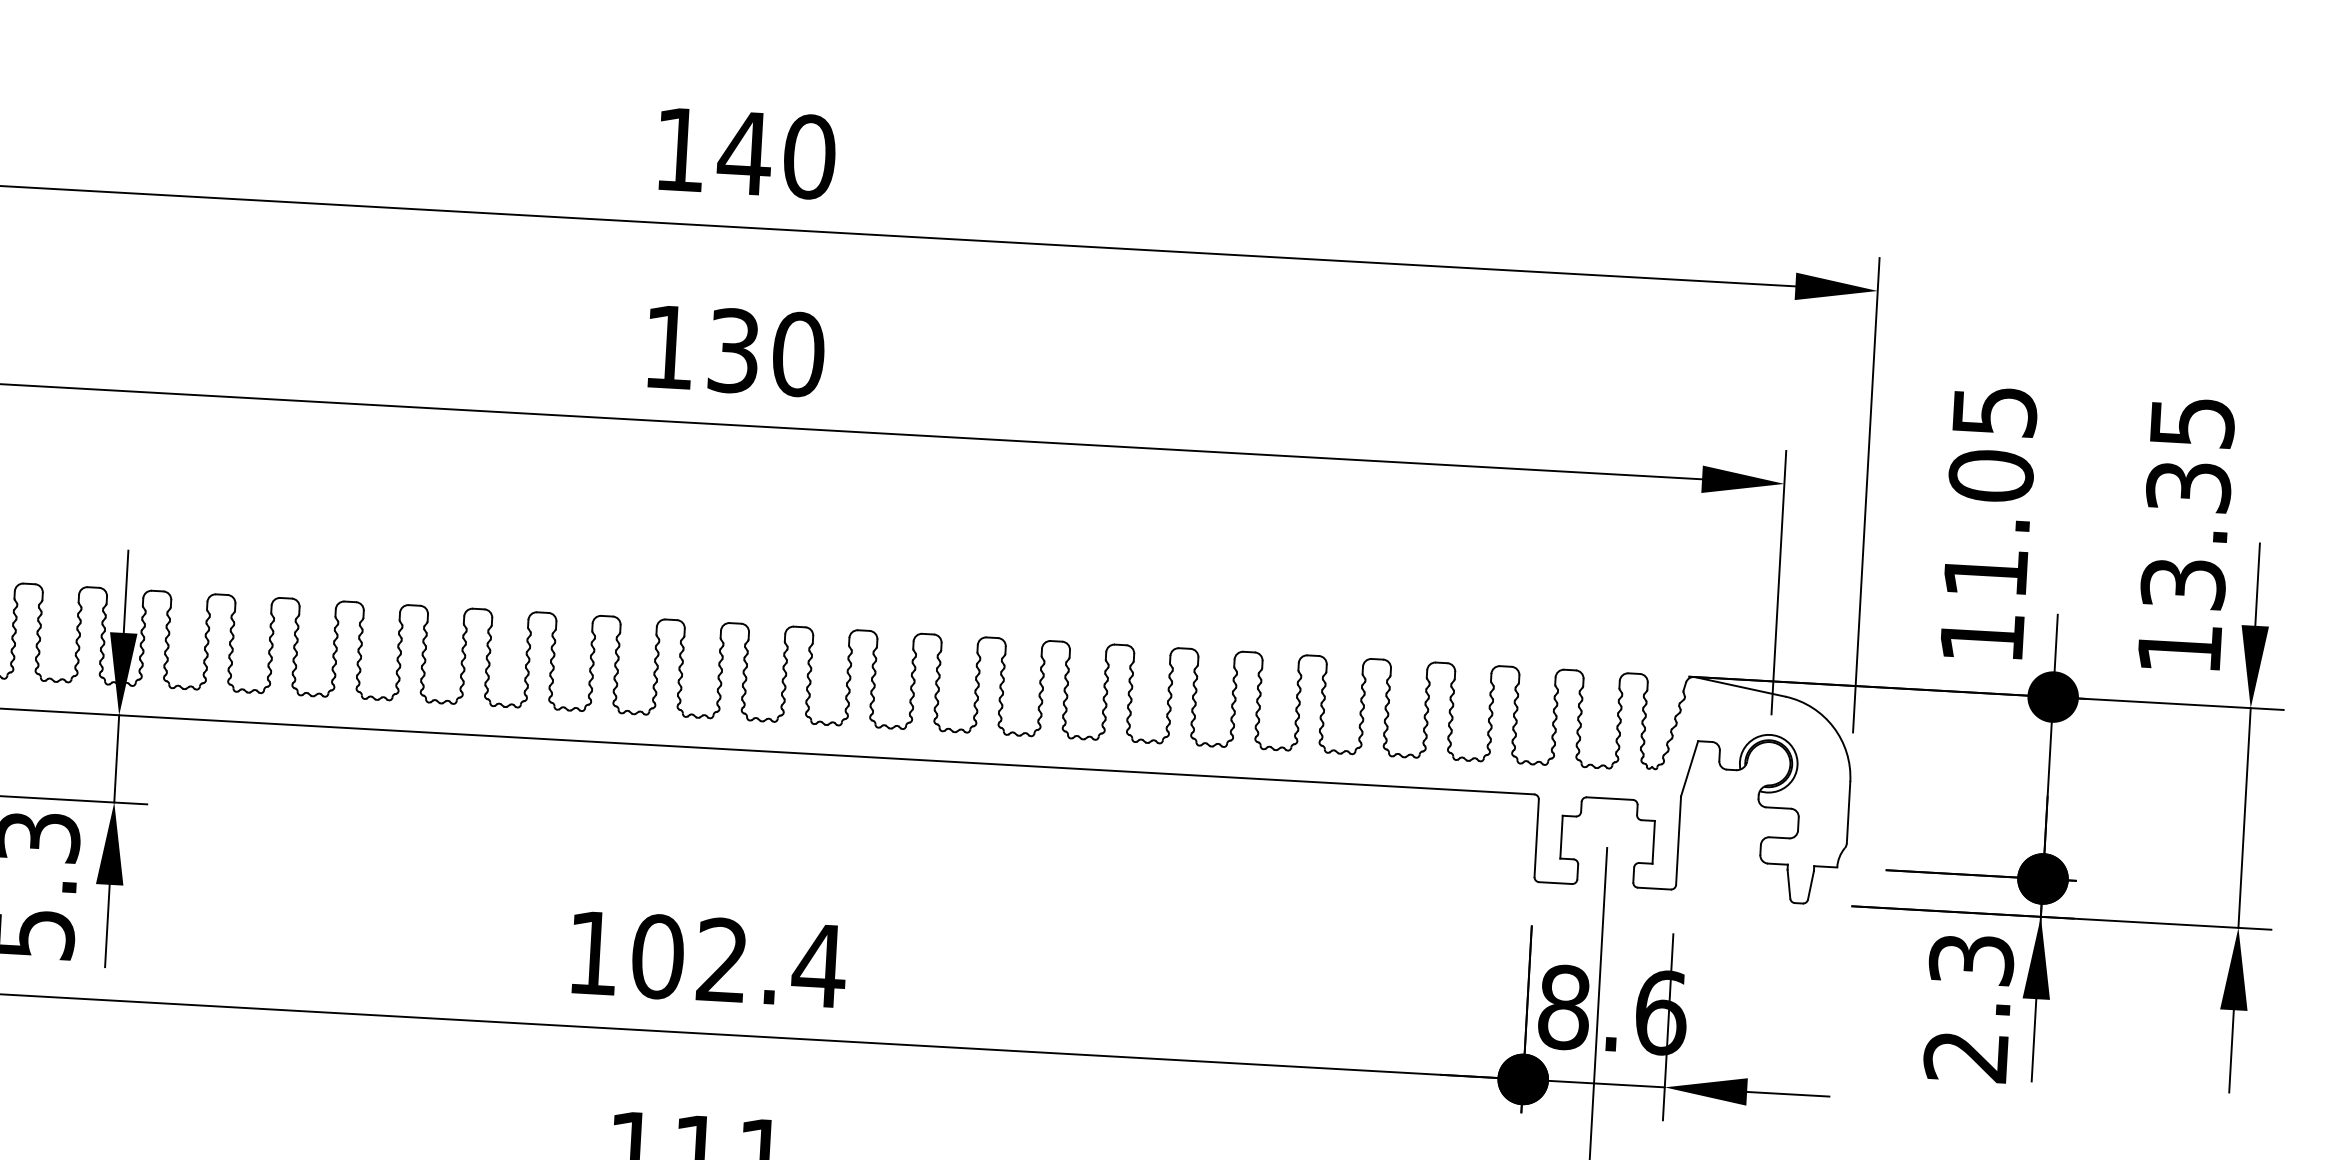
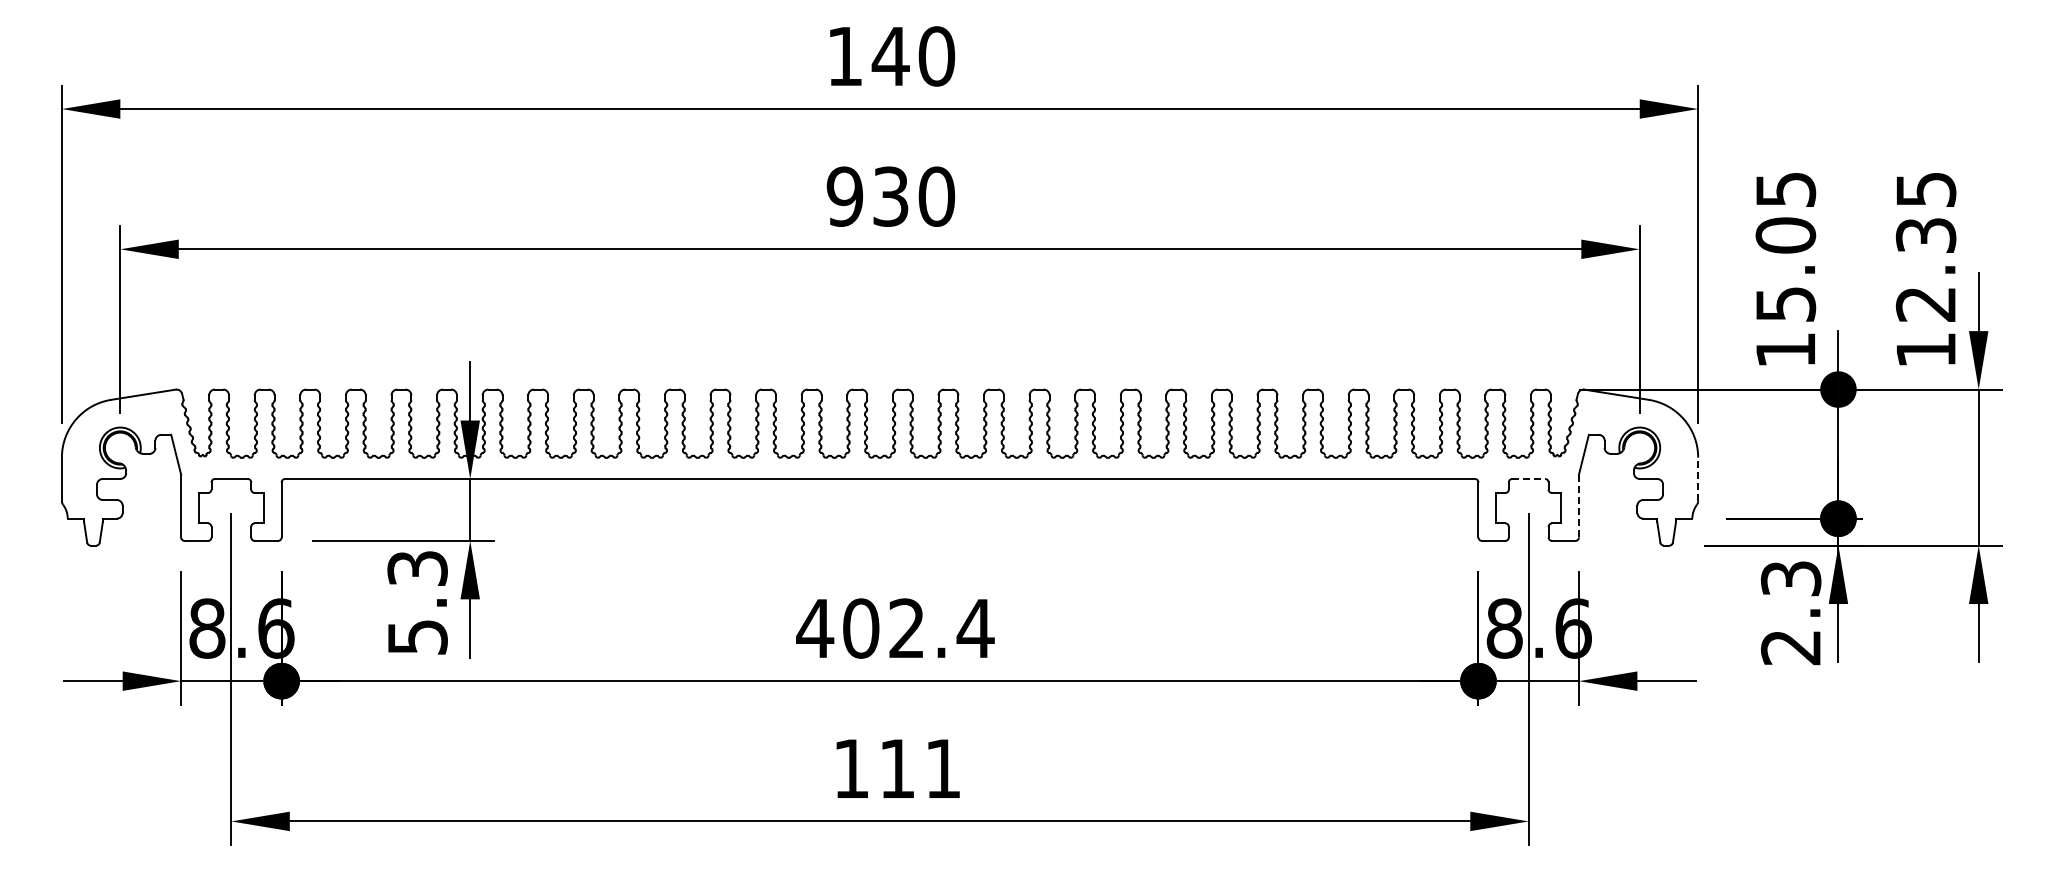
text: (668, 346) -> (844, 196), 130 -> 930
text: (1986, 573) -> (1786, 304), 11.05 -> 15.05
text: (2183, 584) -> (1926, 304), 13.35 -> 12.35
line: (1611, 798) -> (1529, 478), solid -> dashed
line: (1848, 812) -> (1698, 479), solid -> dashed
line: (1677, 839) -> (1578, 505), solid -> dashed
text: (593, 953) -> (815, 628), 102.4 -> 402.4

